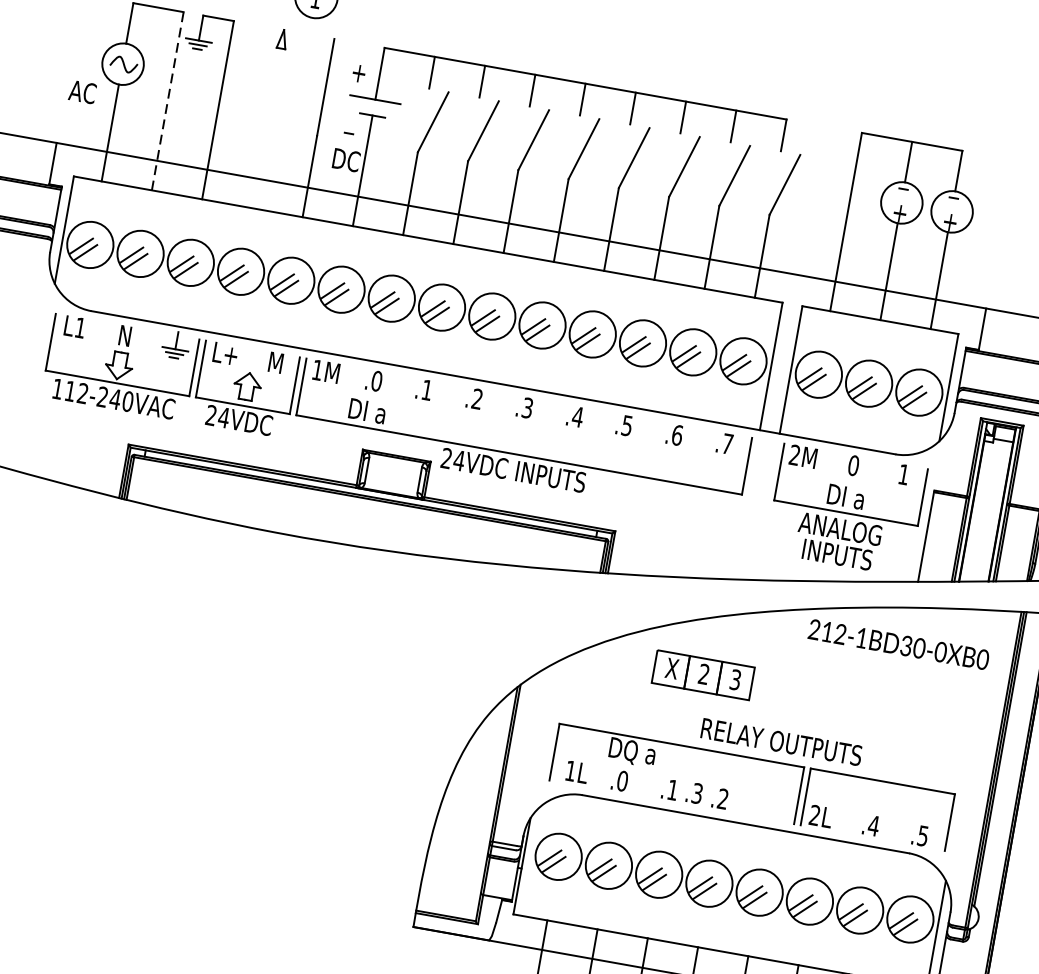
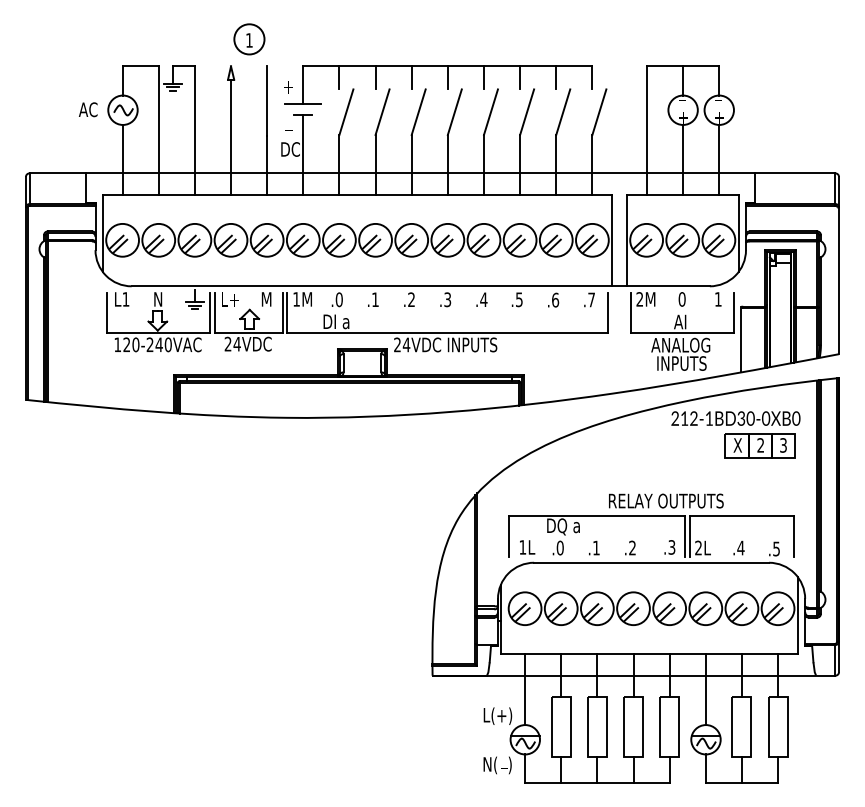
text: (83, 91) -> (88, 109), moved
line: (167, 101) -> (158, 130), dashed -> solid
line: (267, 127) -> (231, 136), added
text: (76, 391) -> (131, 344), 112-240VAC -> 120-240VAC
text: (845, 495) -> (680, 321), DI a -> AI
part: (702, 674) -> (759, 445), moved
text: (693, 793) -> (669, 547), moved

